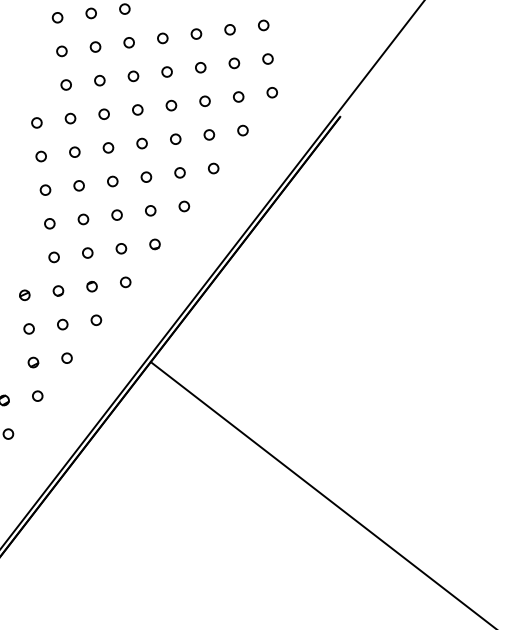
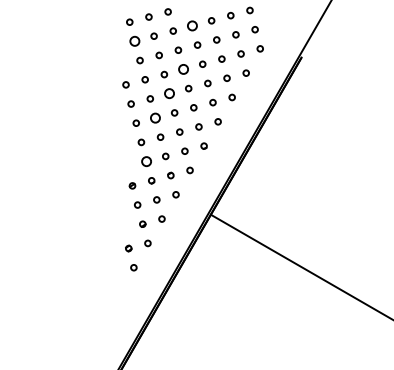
circle: (162, 37) -> (192, 25), size x1.6
circle: (61, 51) -> (134, 41), size x1.6
circle: (137, 110) -> (183, 69), size x1.6
circle: (108, 147) -> (169, 93), size x1.6
circle: (79, 184) -> (155, 117), size x1.6
circle: (54, 257) -> (146, 161), size x1.6

